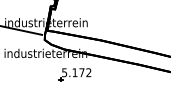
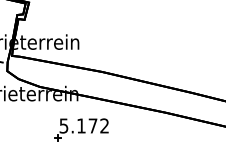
part: (74, 74) -> (80, 128), moved

